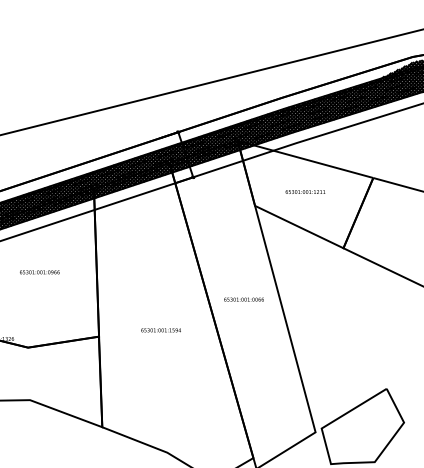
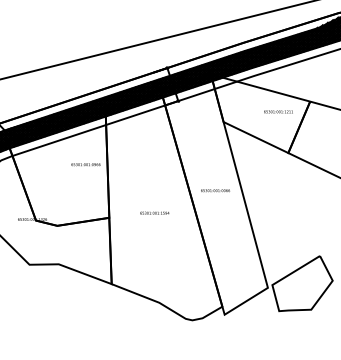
text: (305, 191) -> (278, 111), moved
text: (39, 272) -> (85, 164), moved

